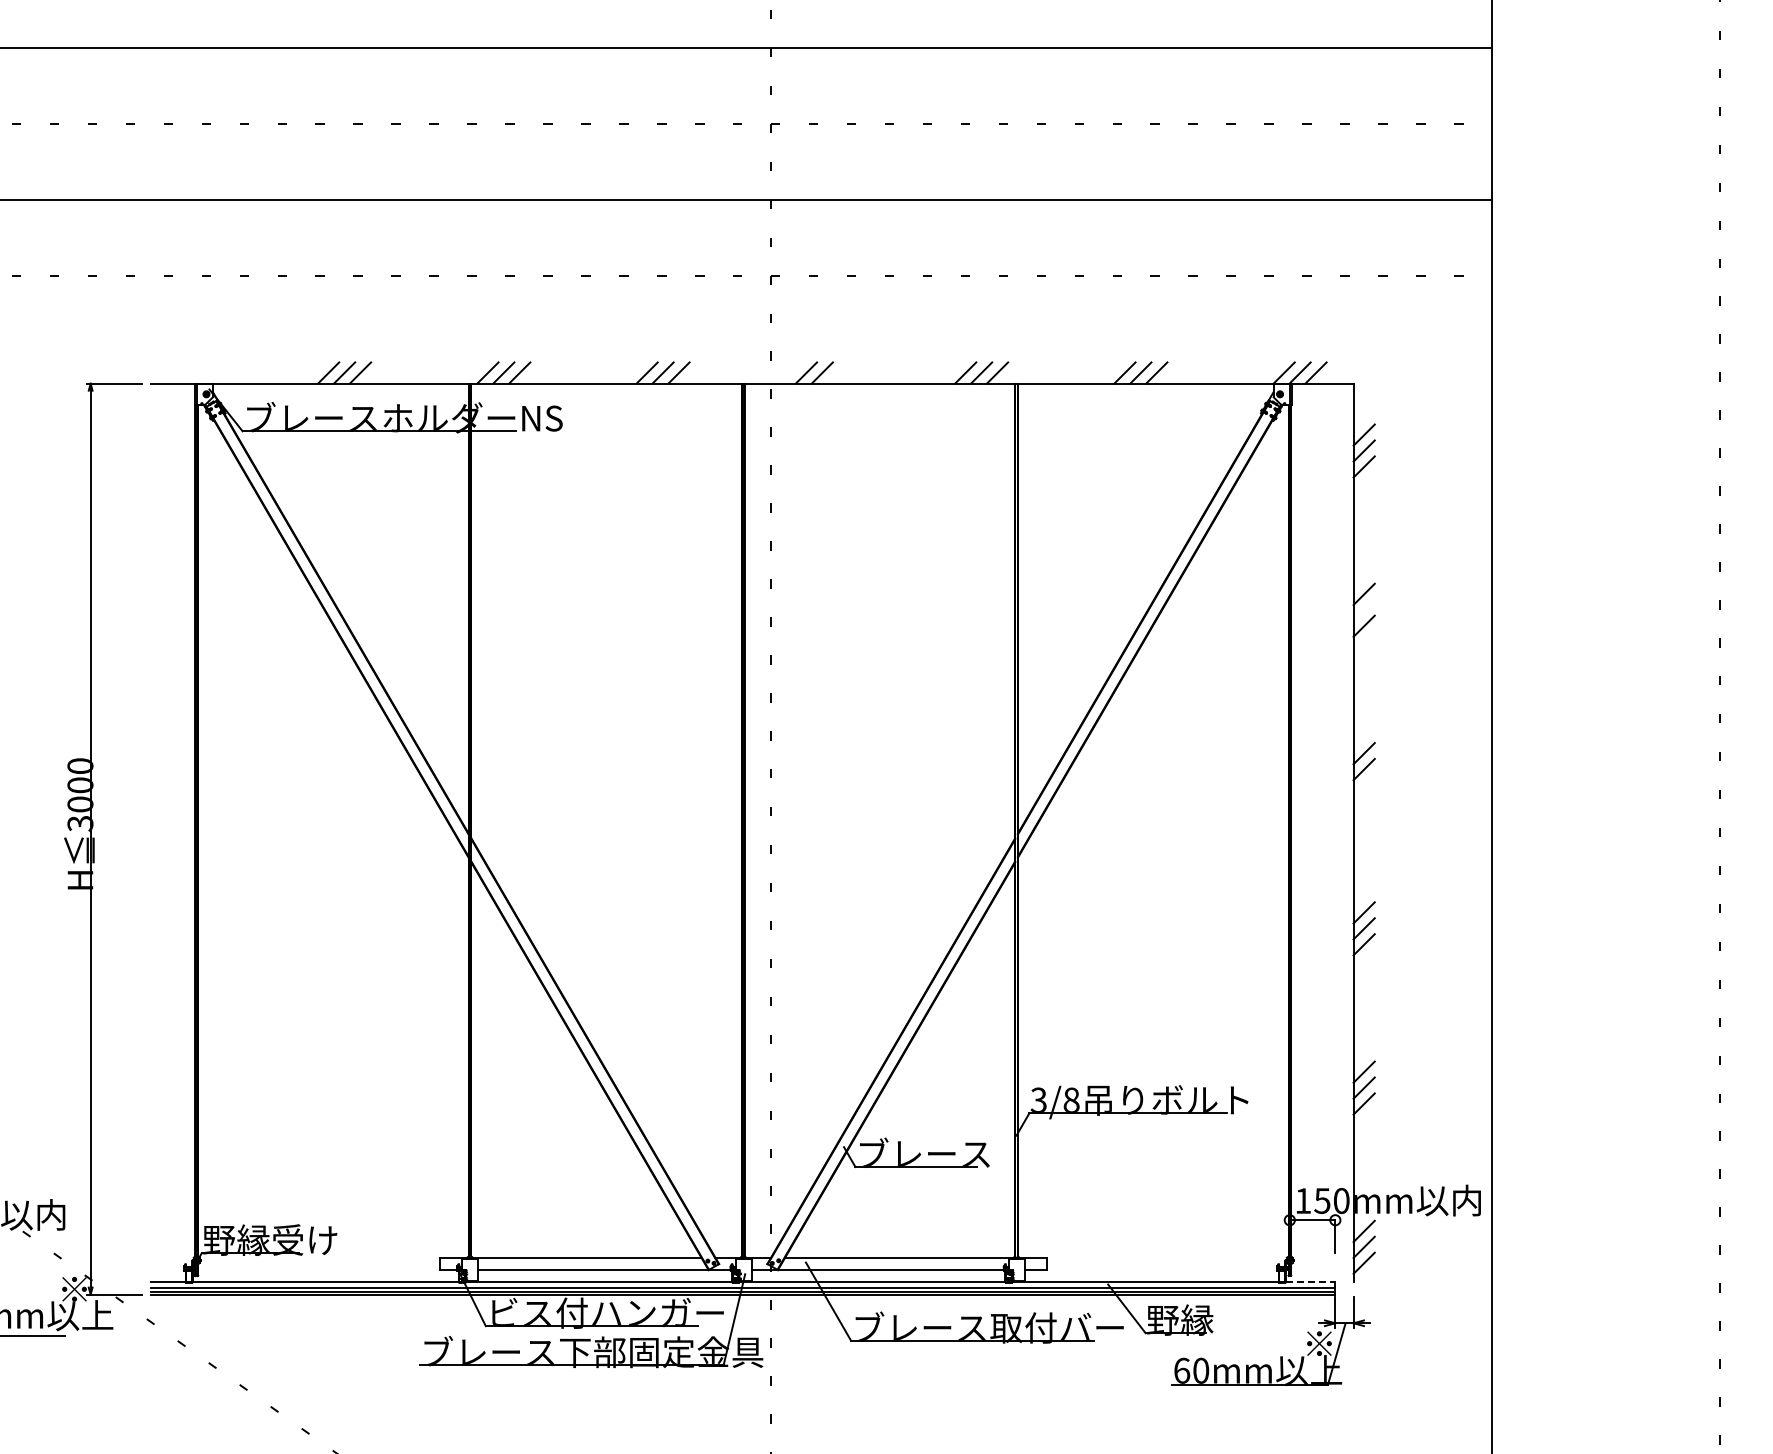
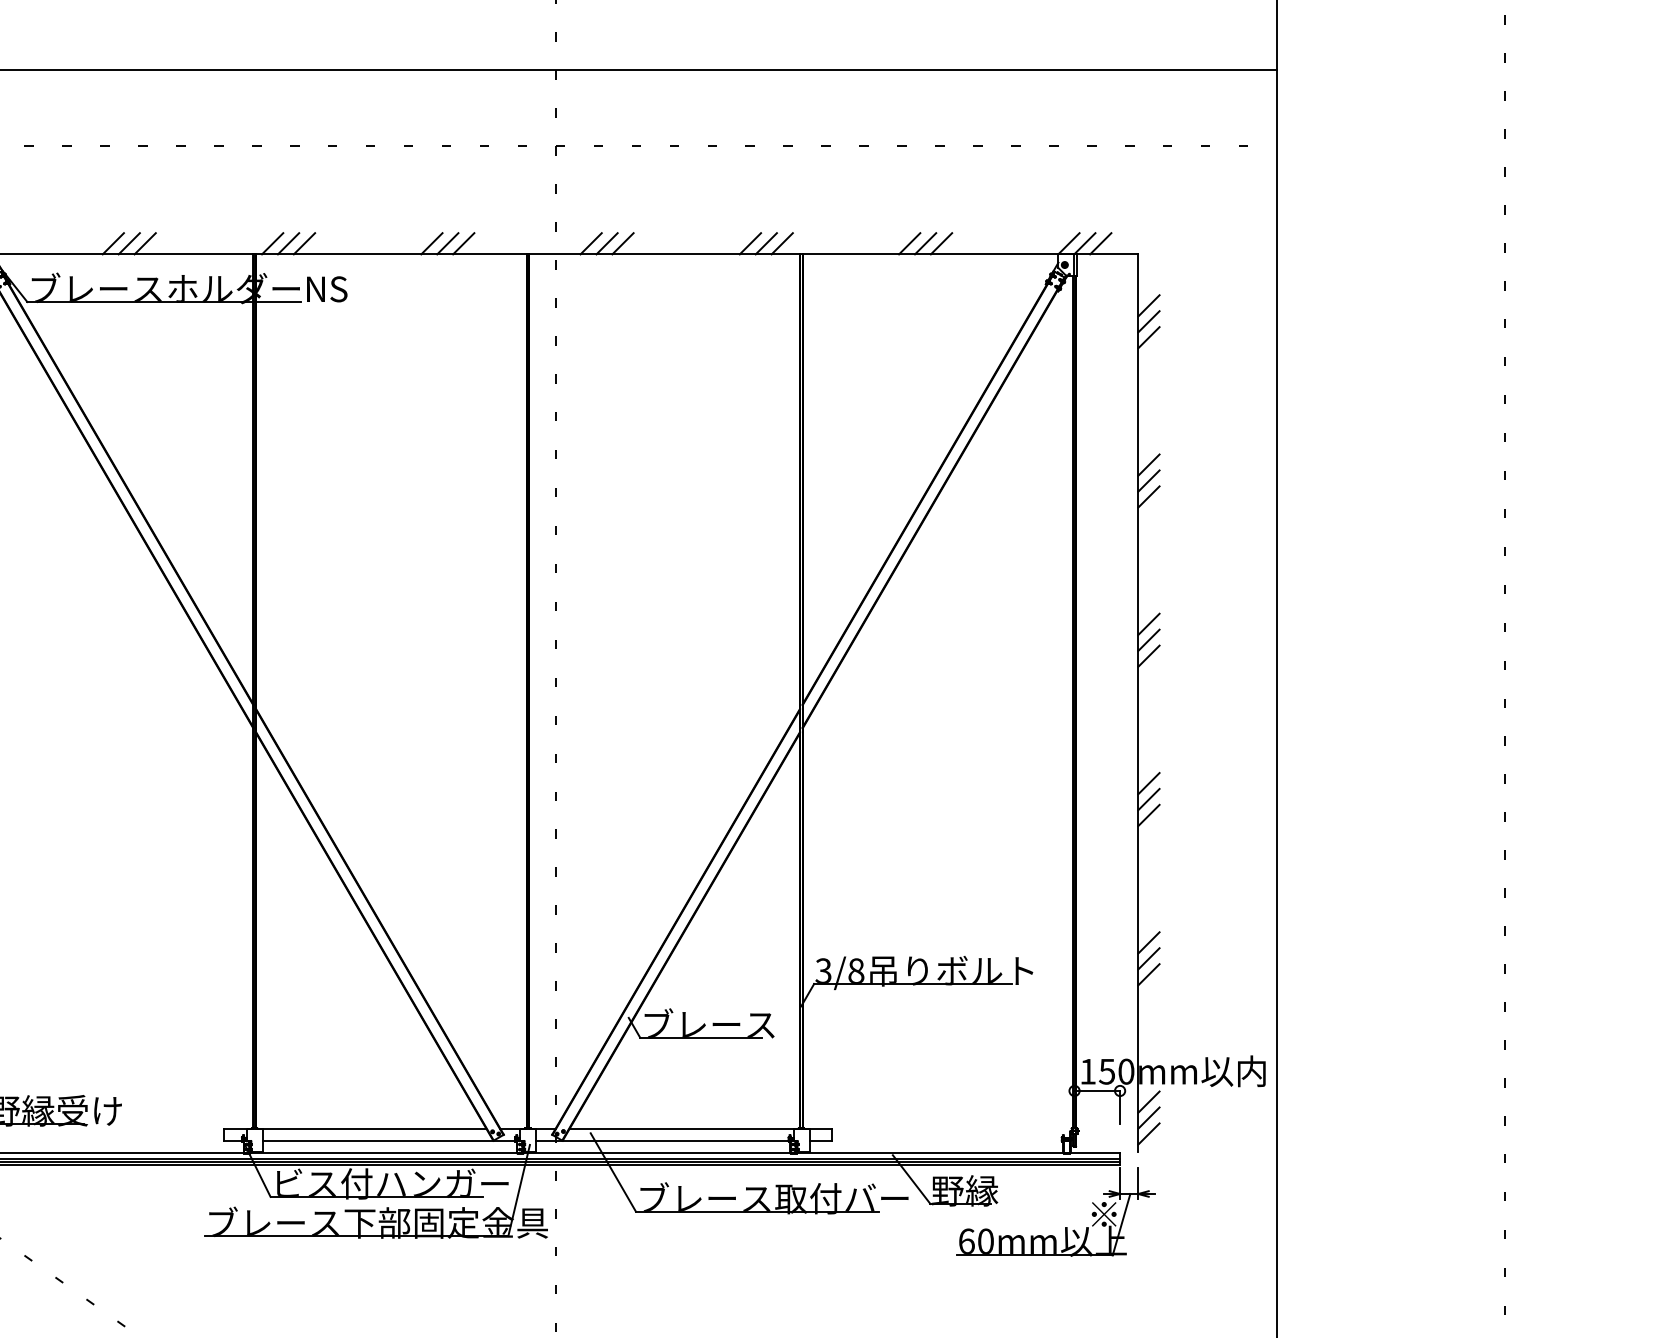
line: (837, 372) -> (622, 243), added
line: (1363, 609) -> (1148, 480), added
line: (1363, 785) -> (1148, 656), added
line: (1310, 1282) -> (1095, 1153), dashed -> solid

